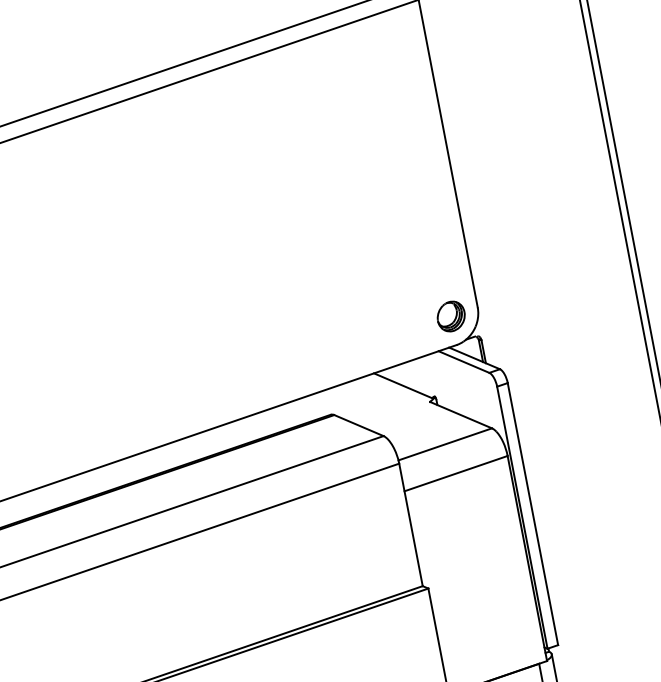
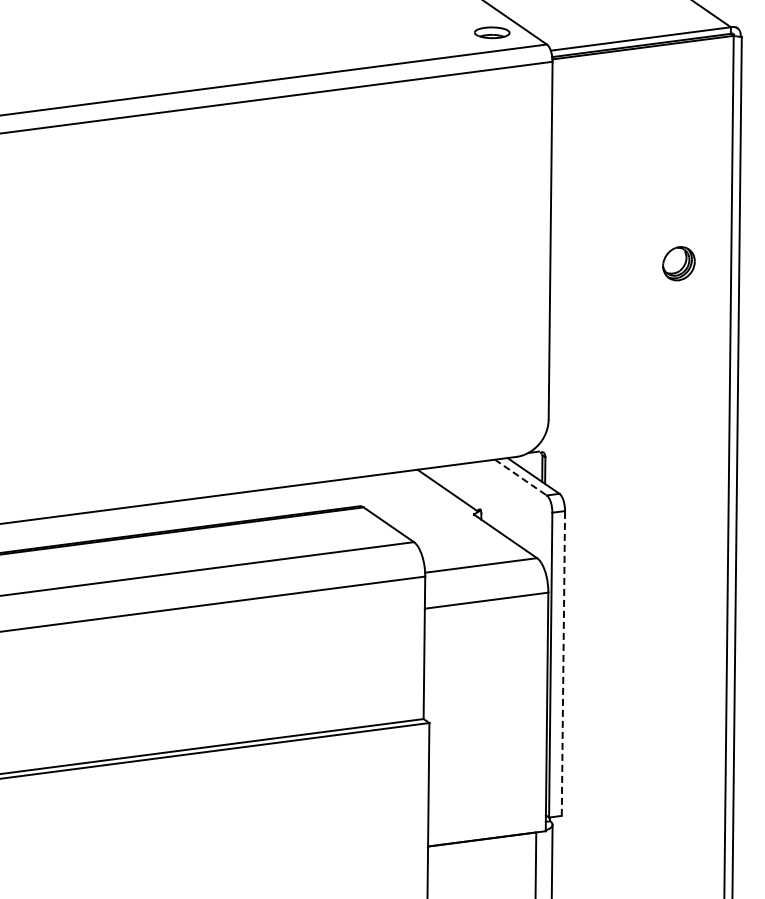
part: (450, 316) -> (678, 263), moved
line: (463, 362) -> (520, 477), solid -> dashed
line: (532, 513) -> (563, 662), solid -> dashed

